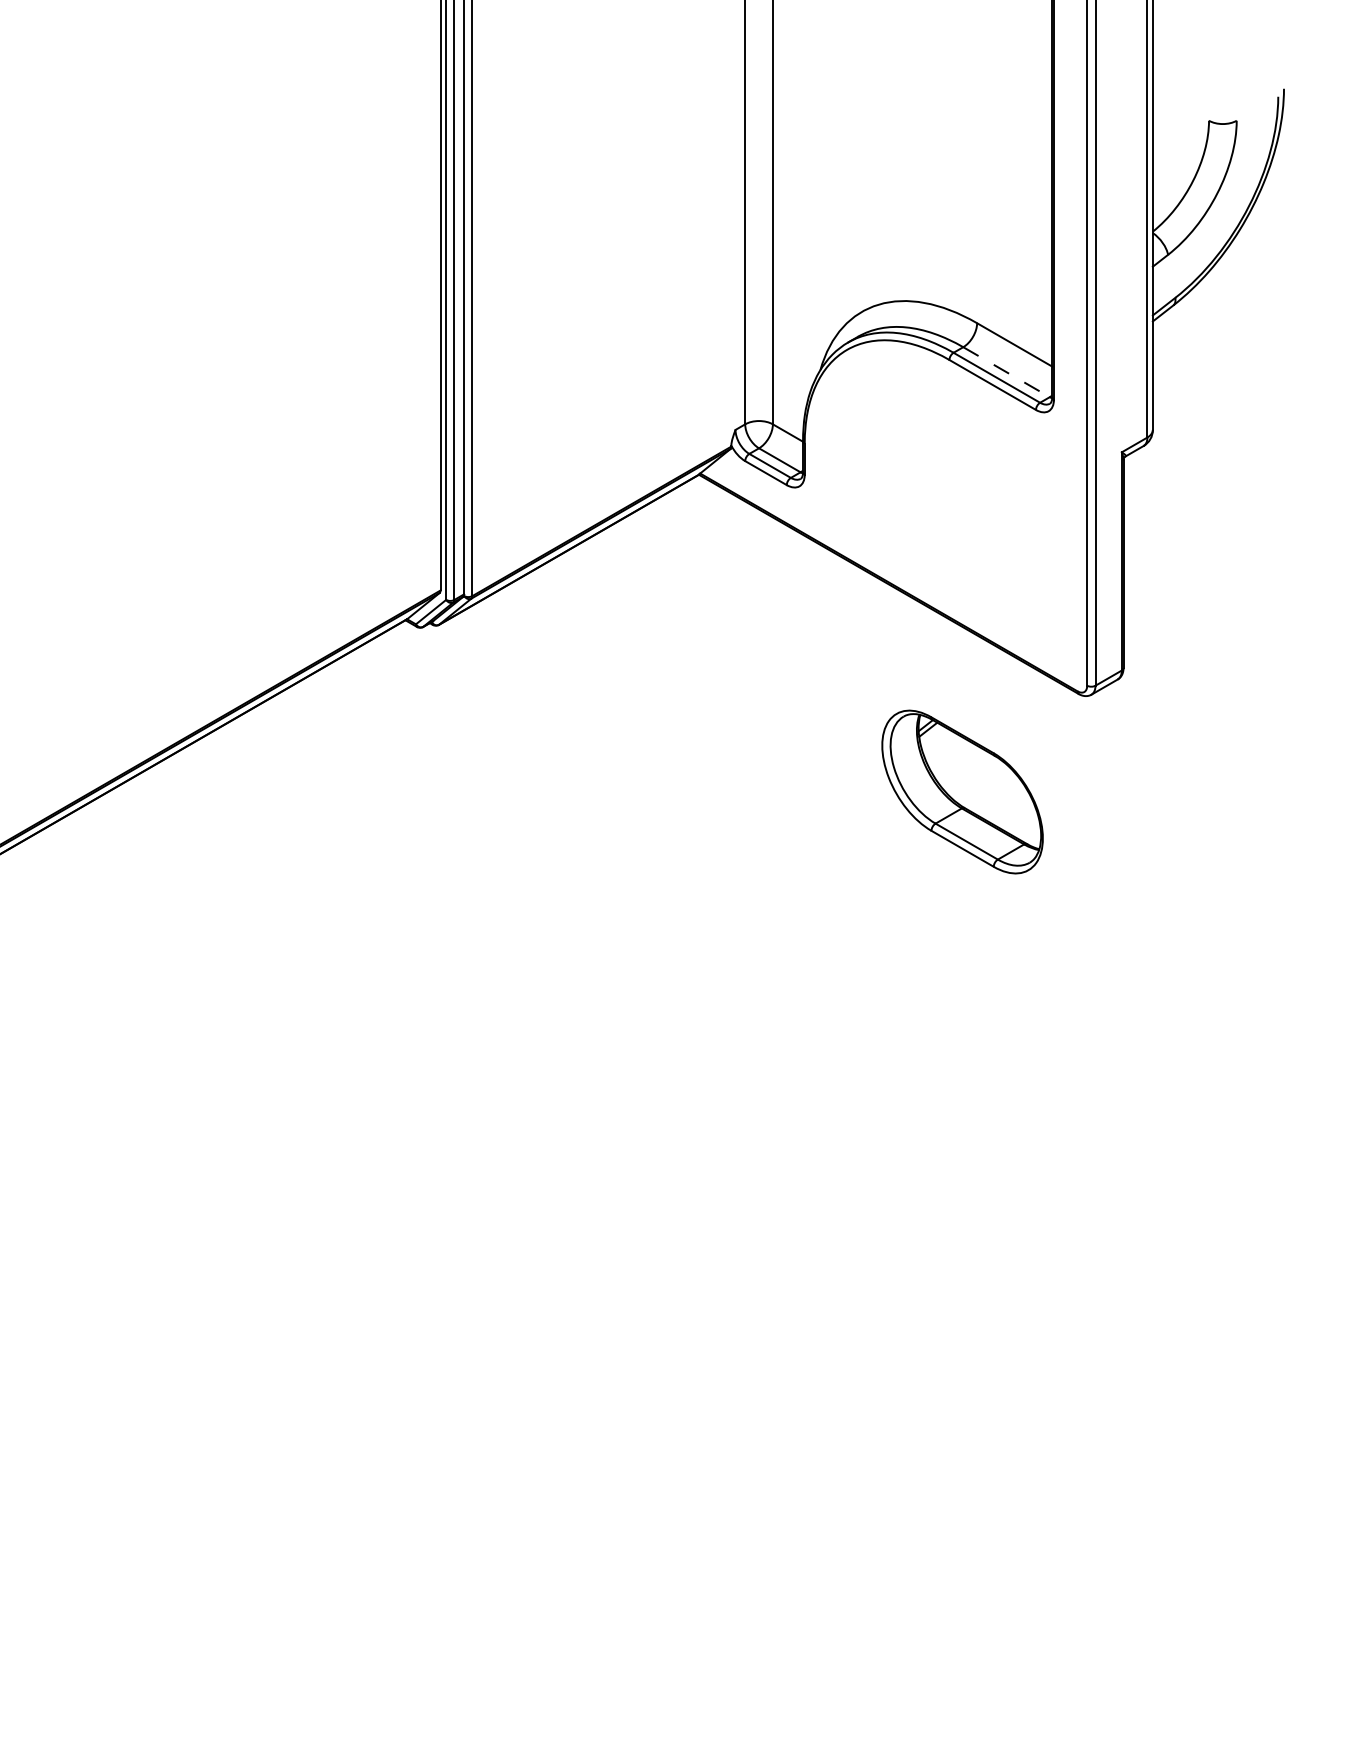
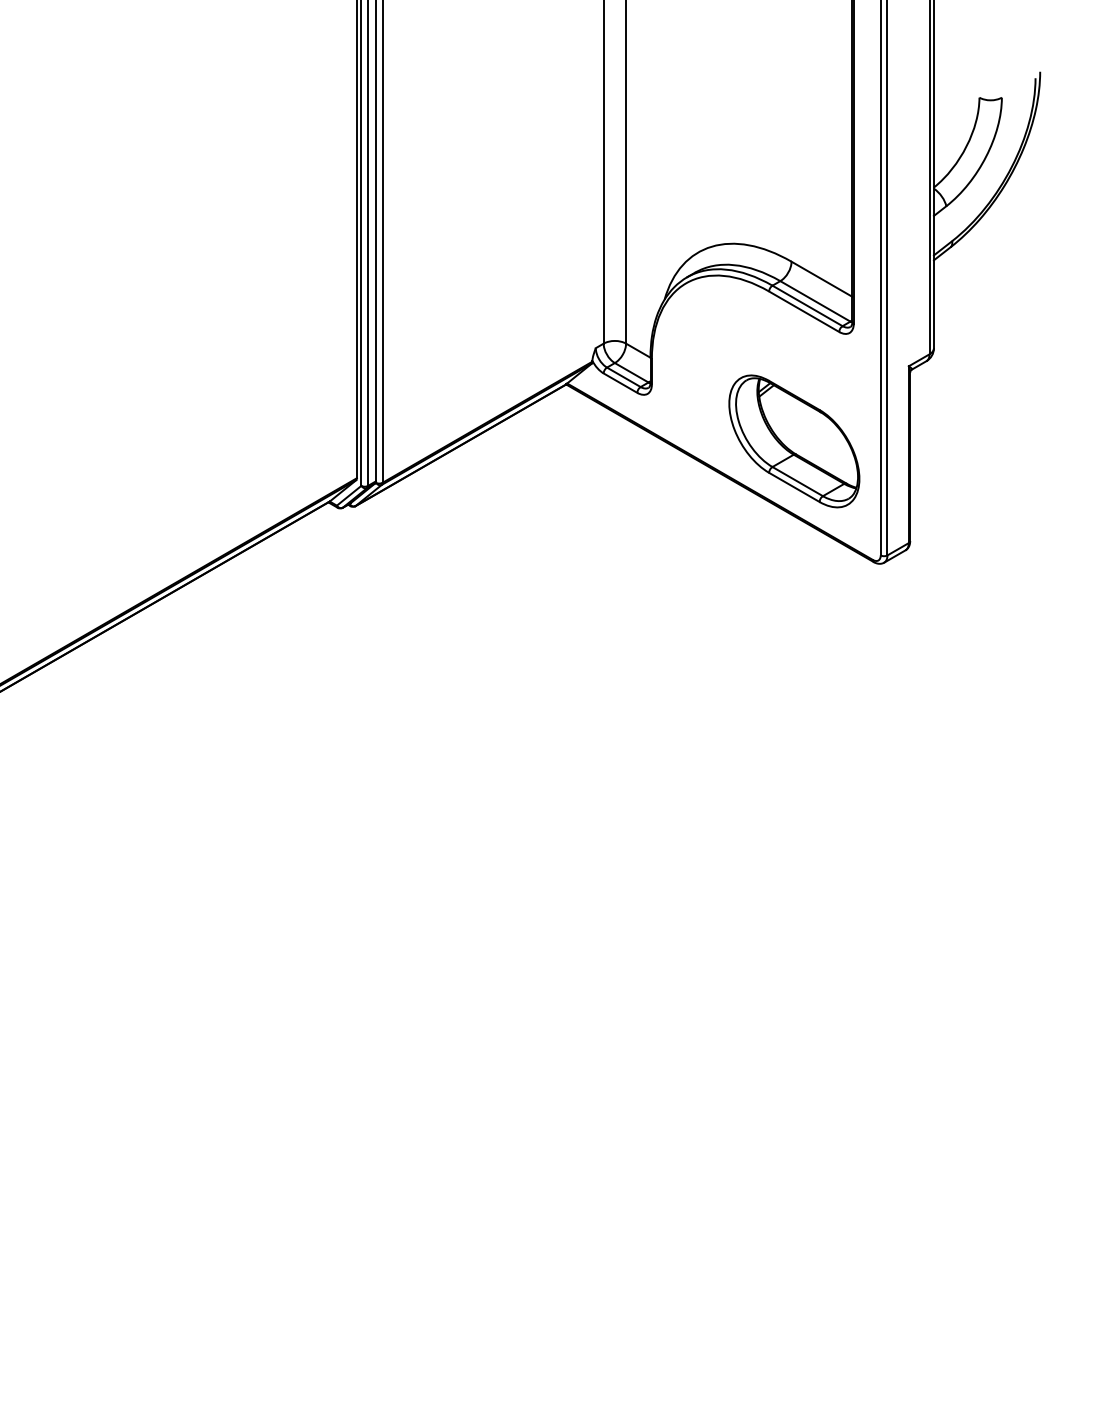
line: (1006, 372) -> (815, 301), dashed -> solid
part: (962, 791) -> (794, 440), moved

